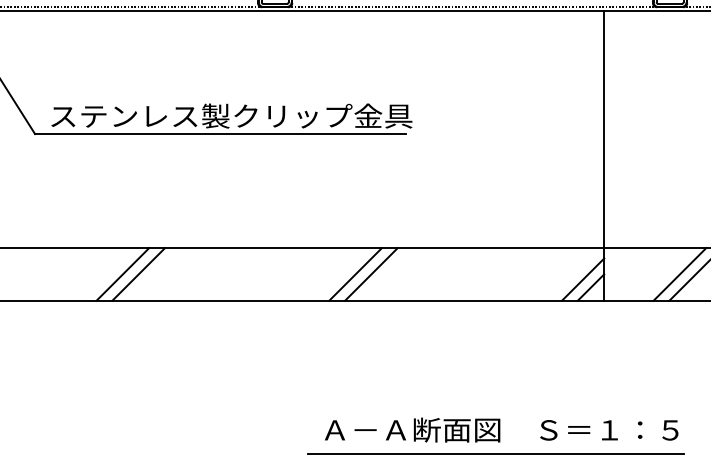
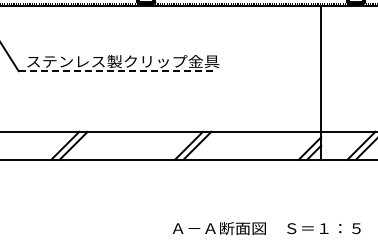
line: (221, 134) -> (117, 71), solid -> dashed
line: (495, 454) -> (263, 241), removed

